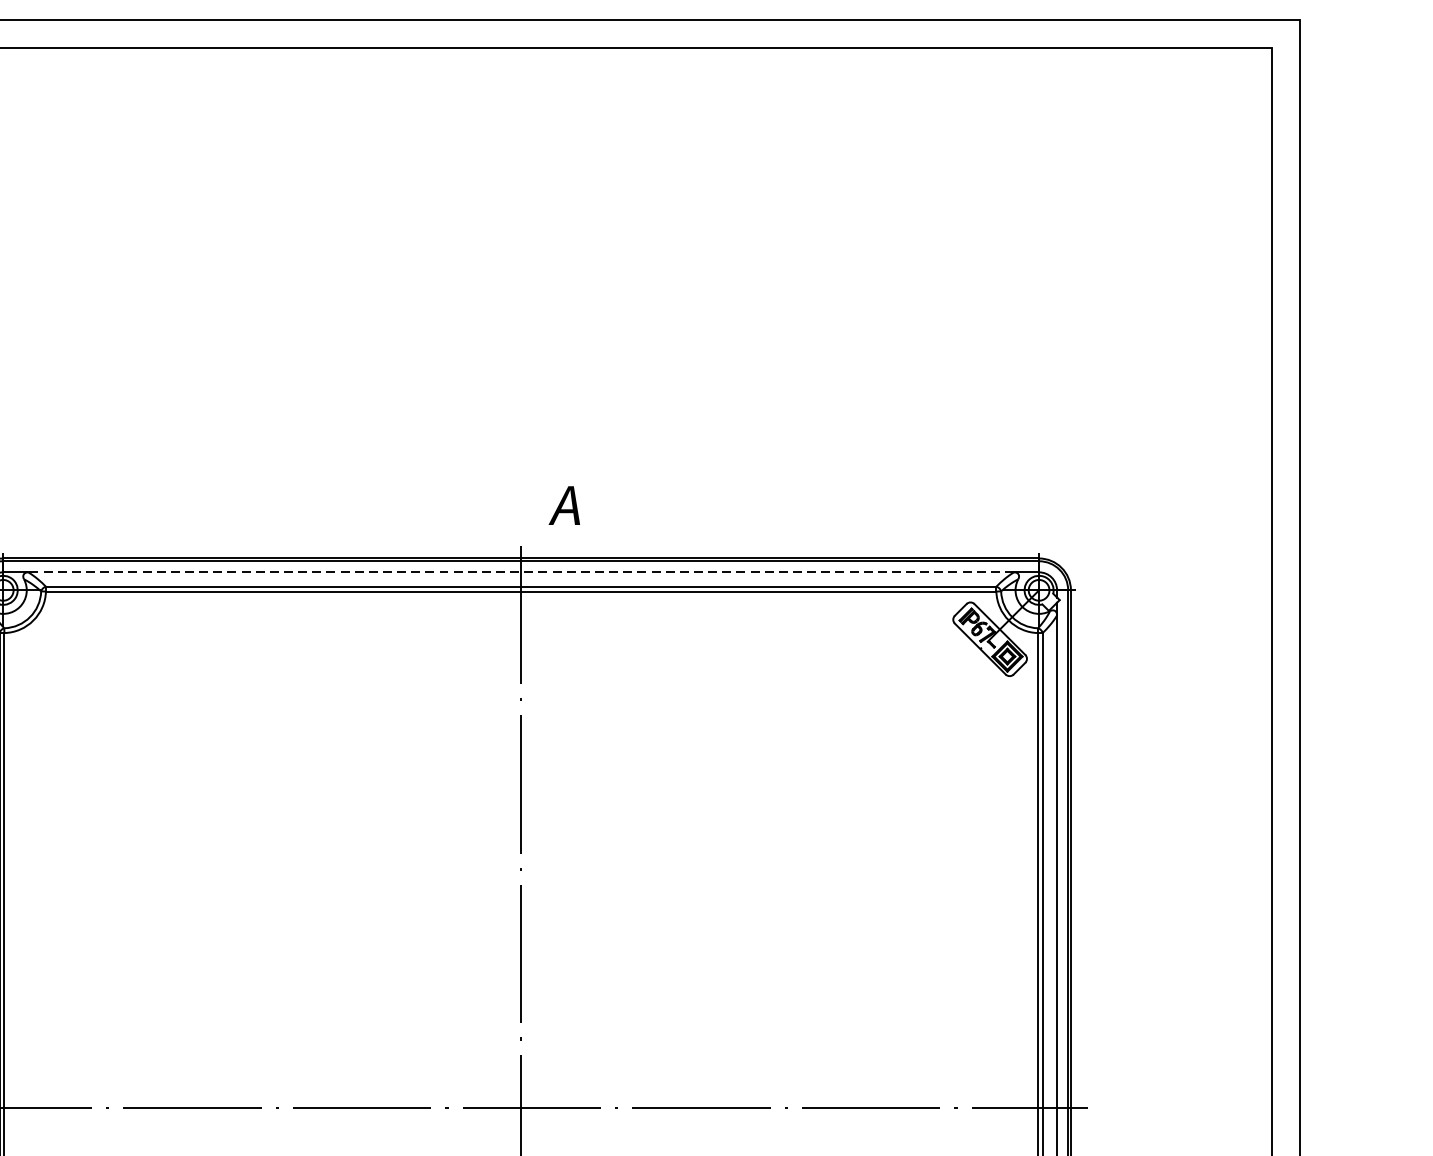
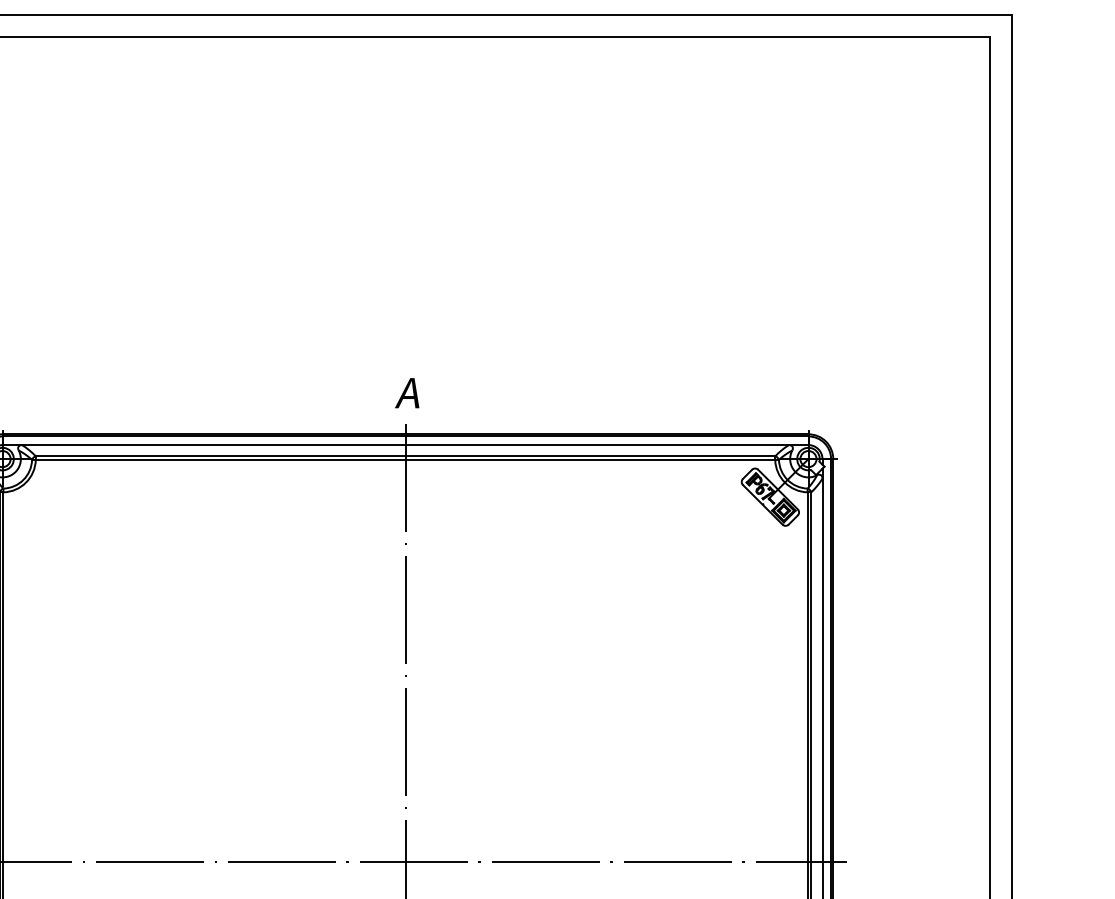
text: (564, 506) -> (407, 393), moved
line: (521, 572) -> (405, 445), dashed -> solid

